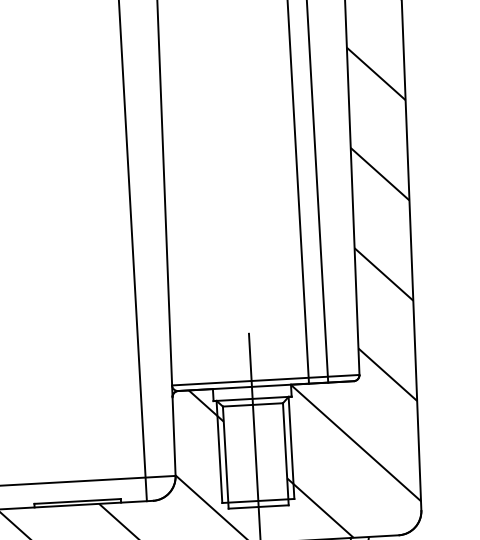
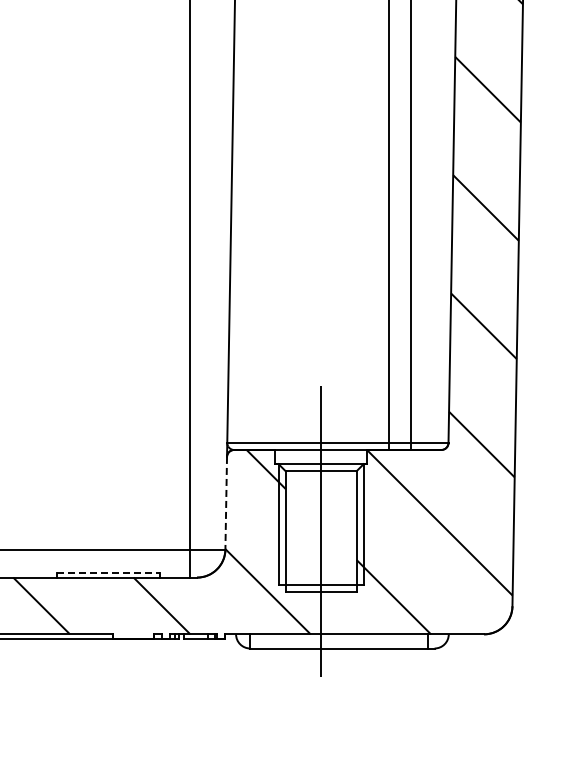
line: (174, 436) -> (226, 503), solid -> dashed
line: (77, 501) -> (108, 573), solid -> dashed

